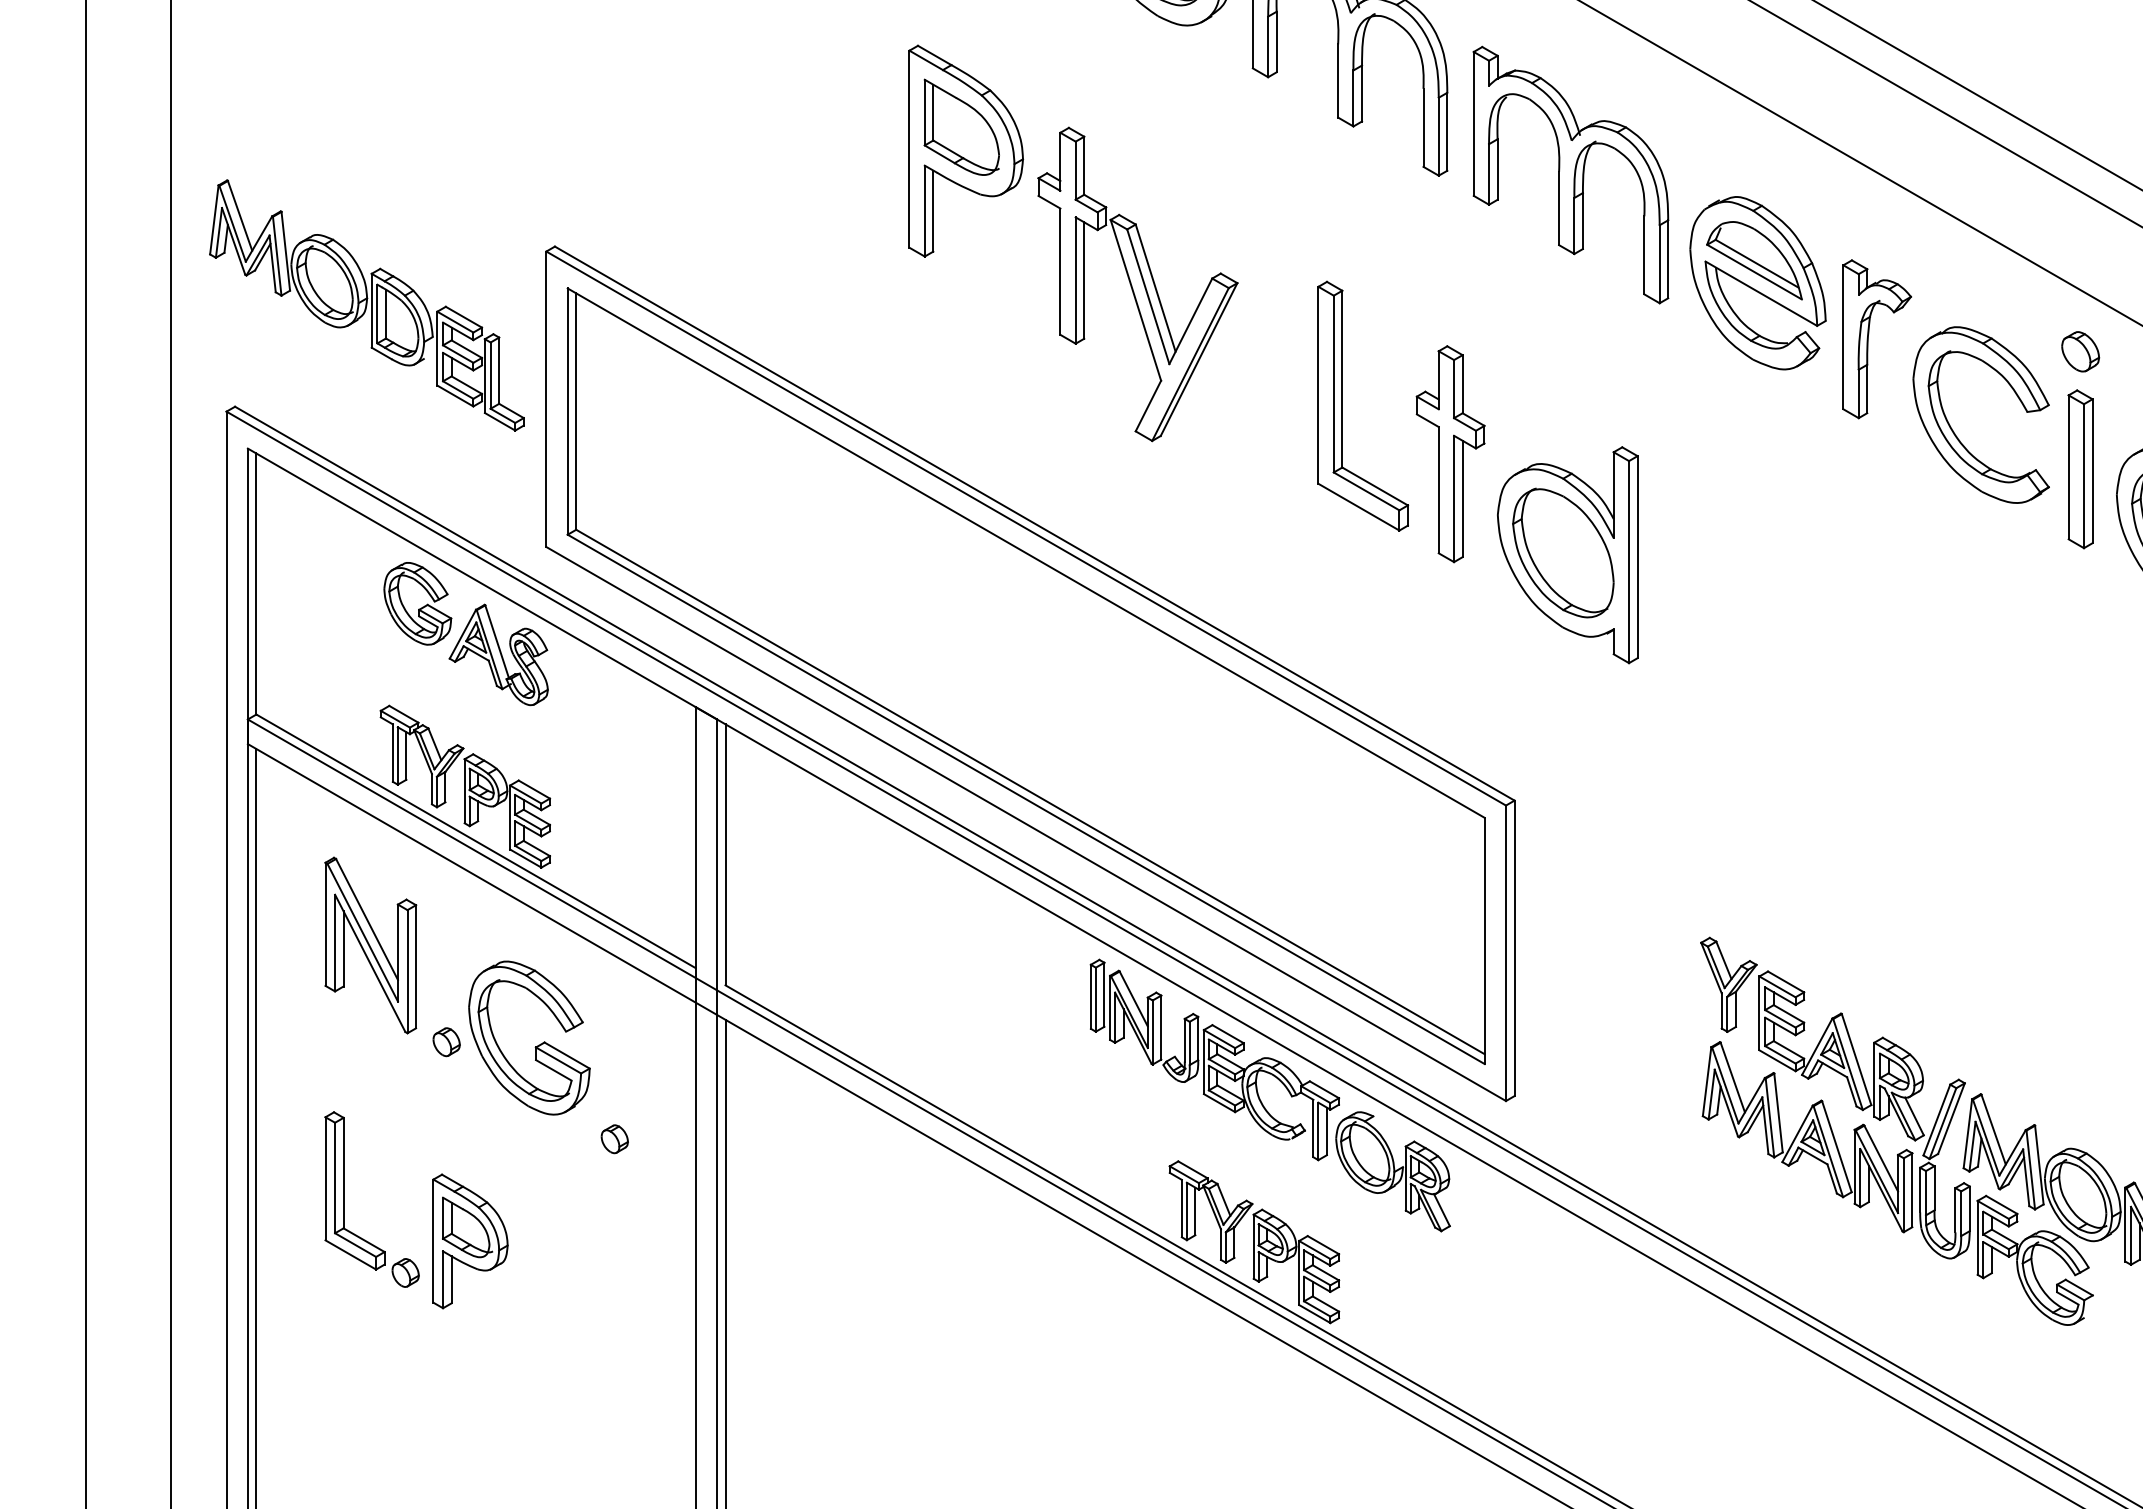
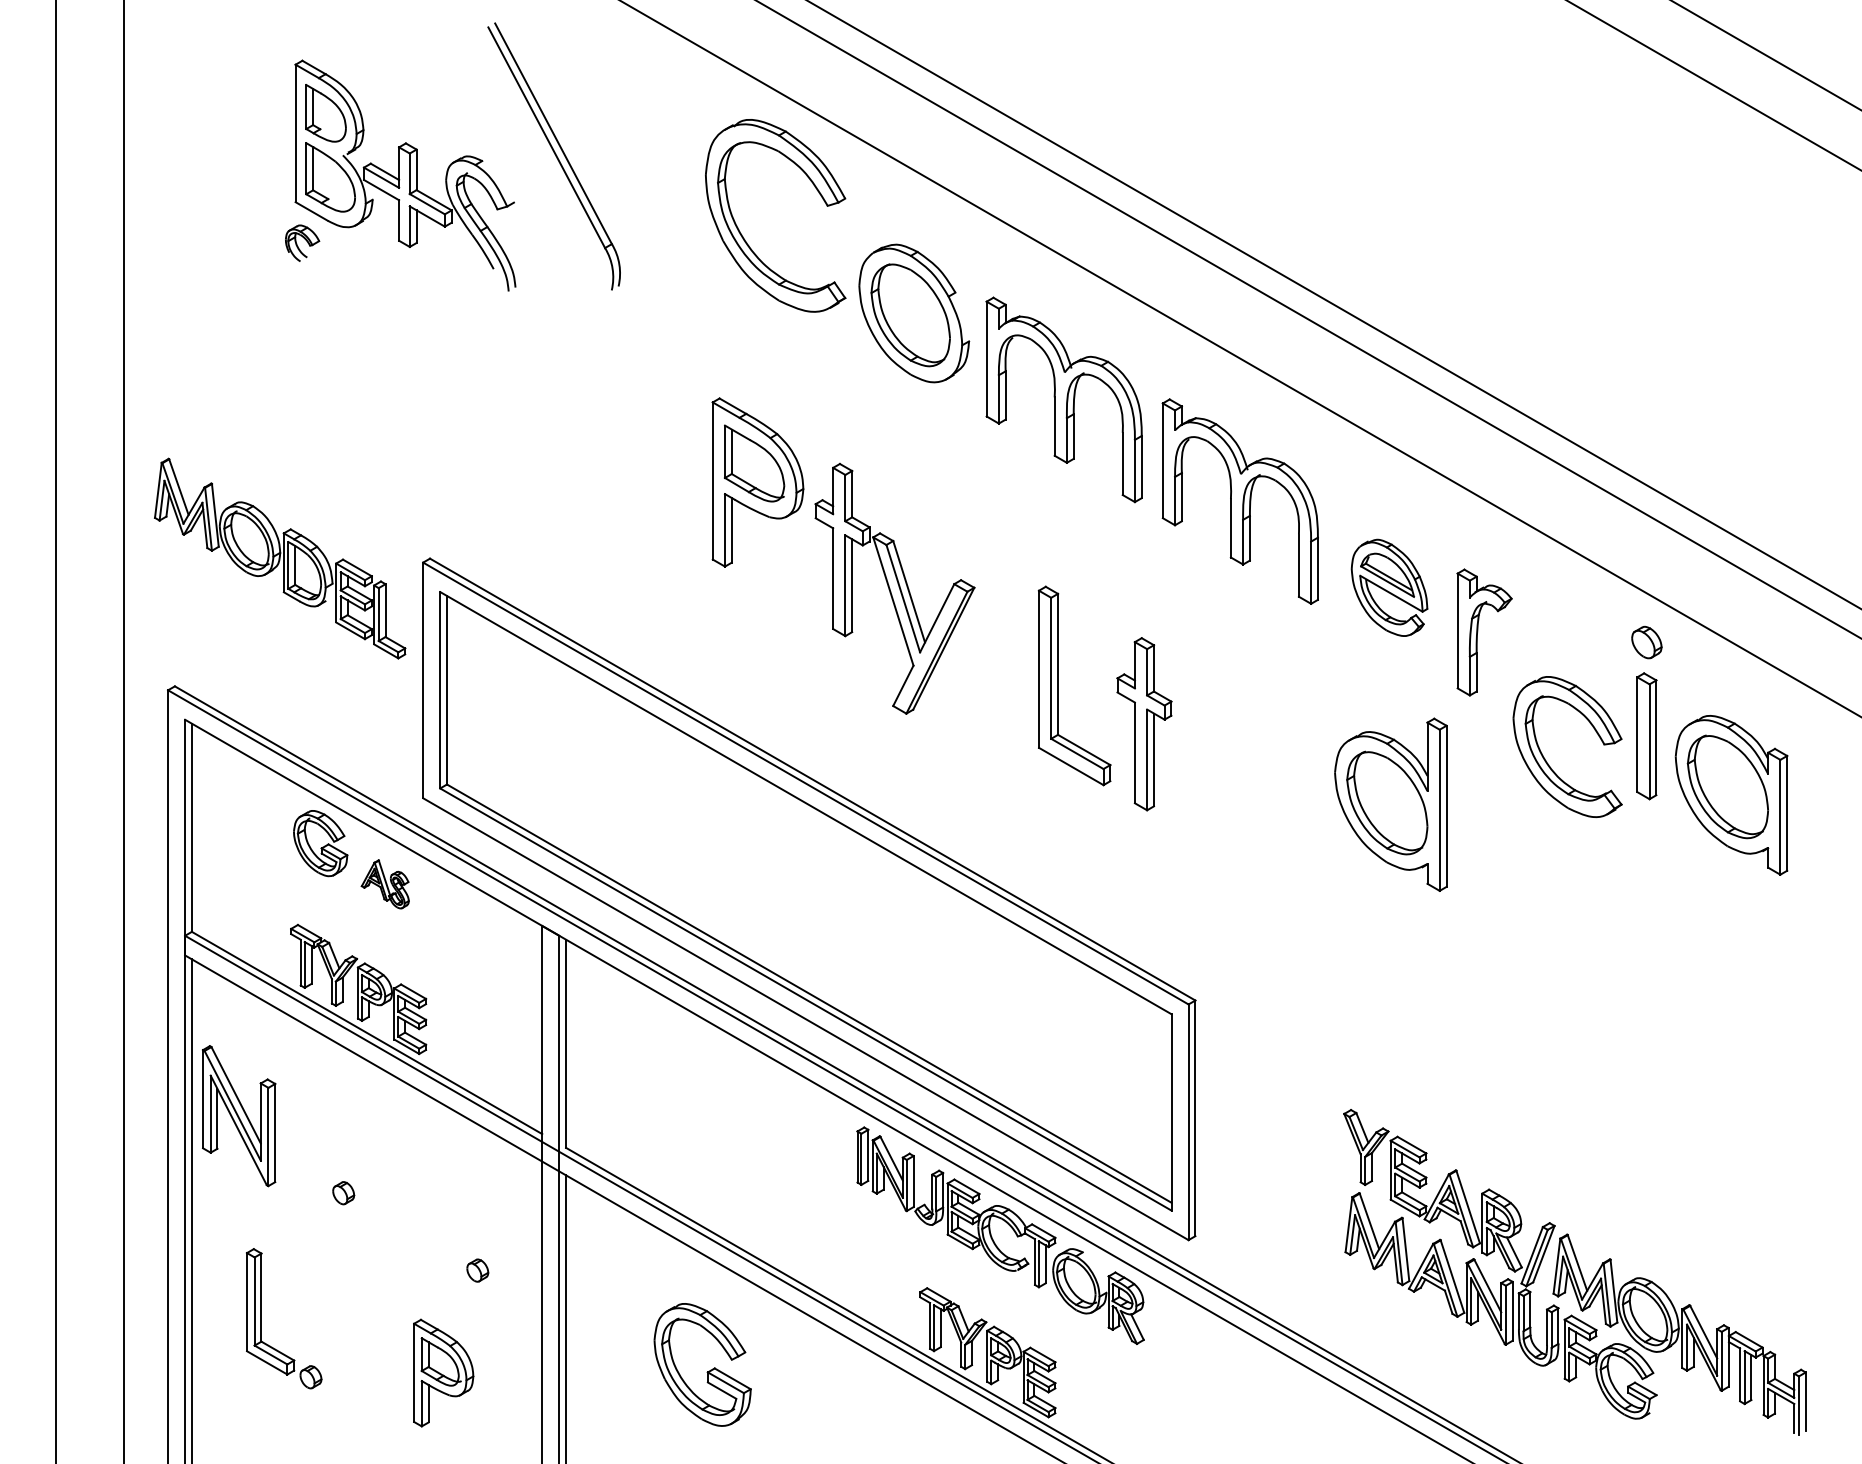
part: (1757, 282) -> (1389, 587), size x0.7
part: (367, 305) -> (280, 558), moved
part: (1953, 429) -> (1545, 758), moved
part: (1567, 554) -> (1390, 804), moved
part: (499, 655) -> (385, 884), size x0.6
part: (371, 946) -> (239, 1116), moved
part: (535, 1046) -> (707, 1371), moved
part: (470, 1240) -> (443, 1372), moved

